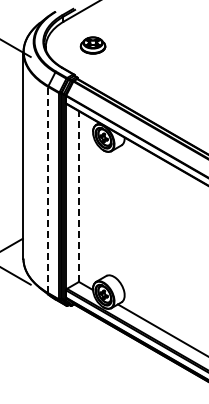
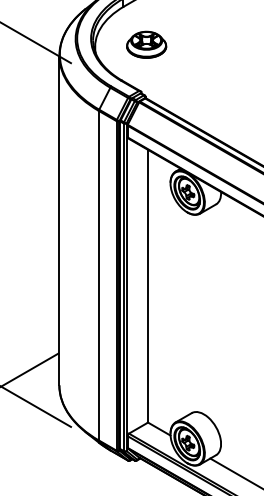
part: (92, 45) -> (145, 44), moved
line: (48, 189) -> (99, 274), dashed -> solid
line: (78, 196) -> (147, 286), dashed -> solid

